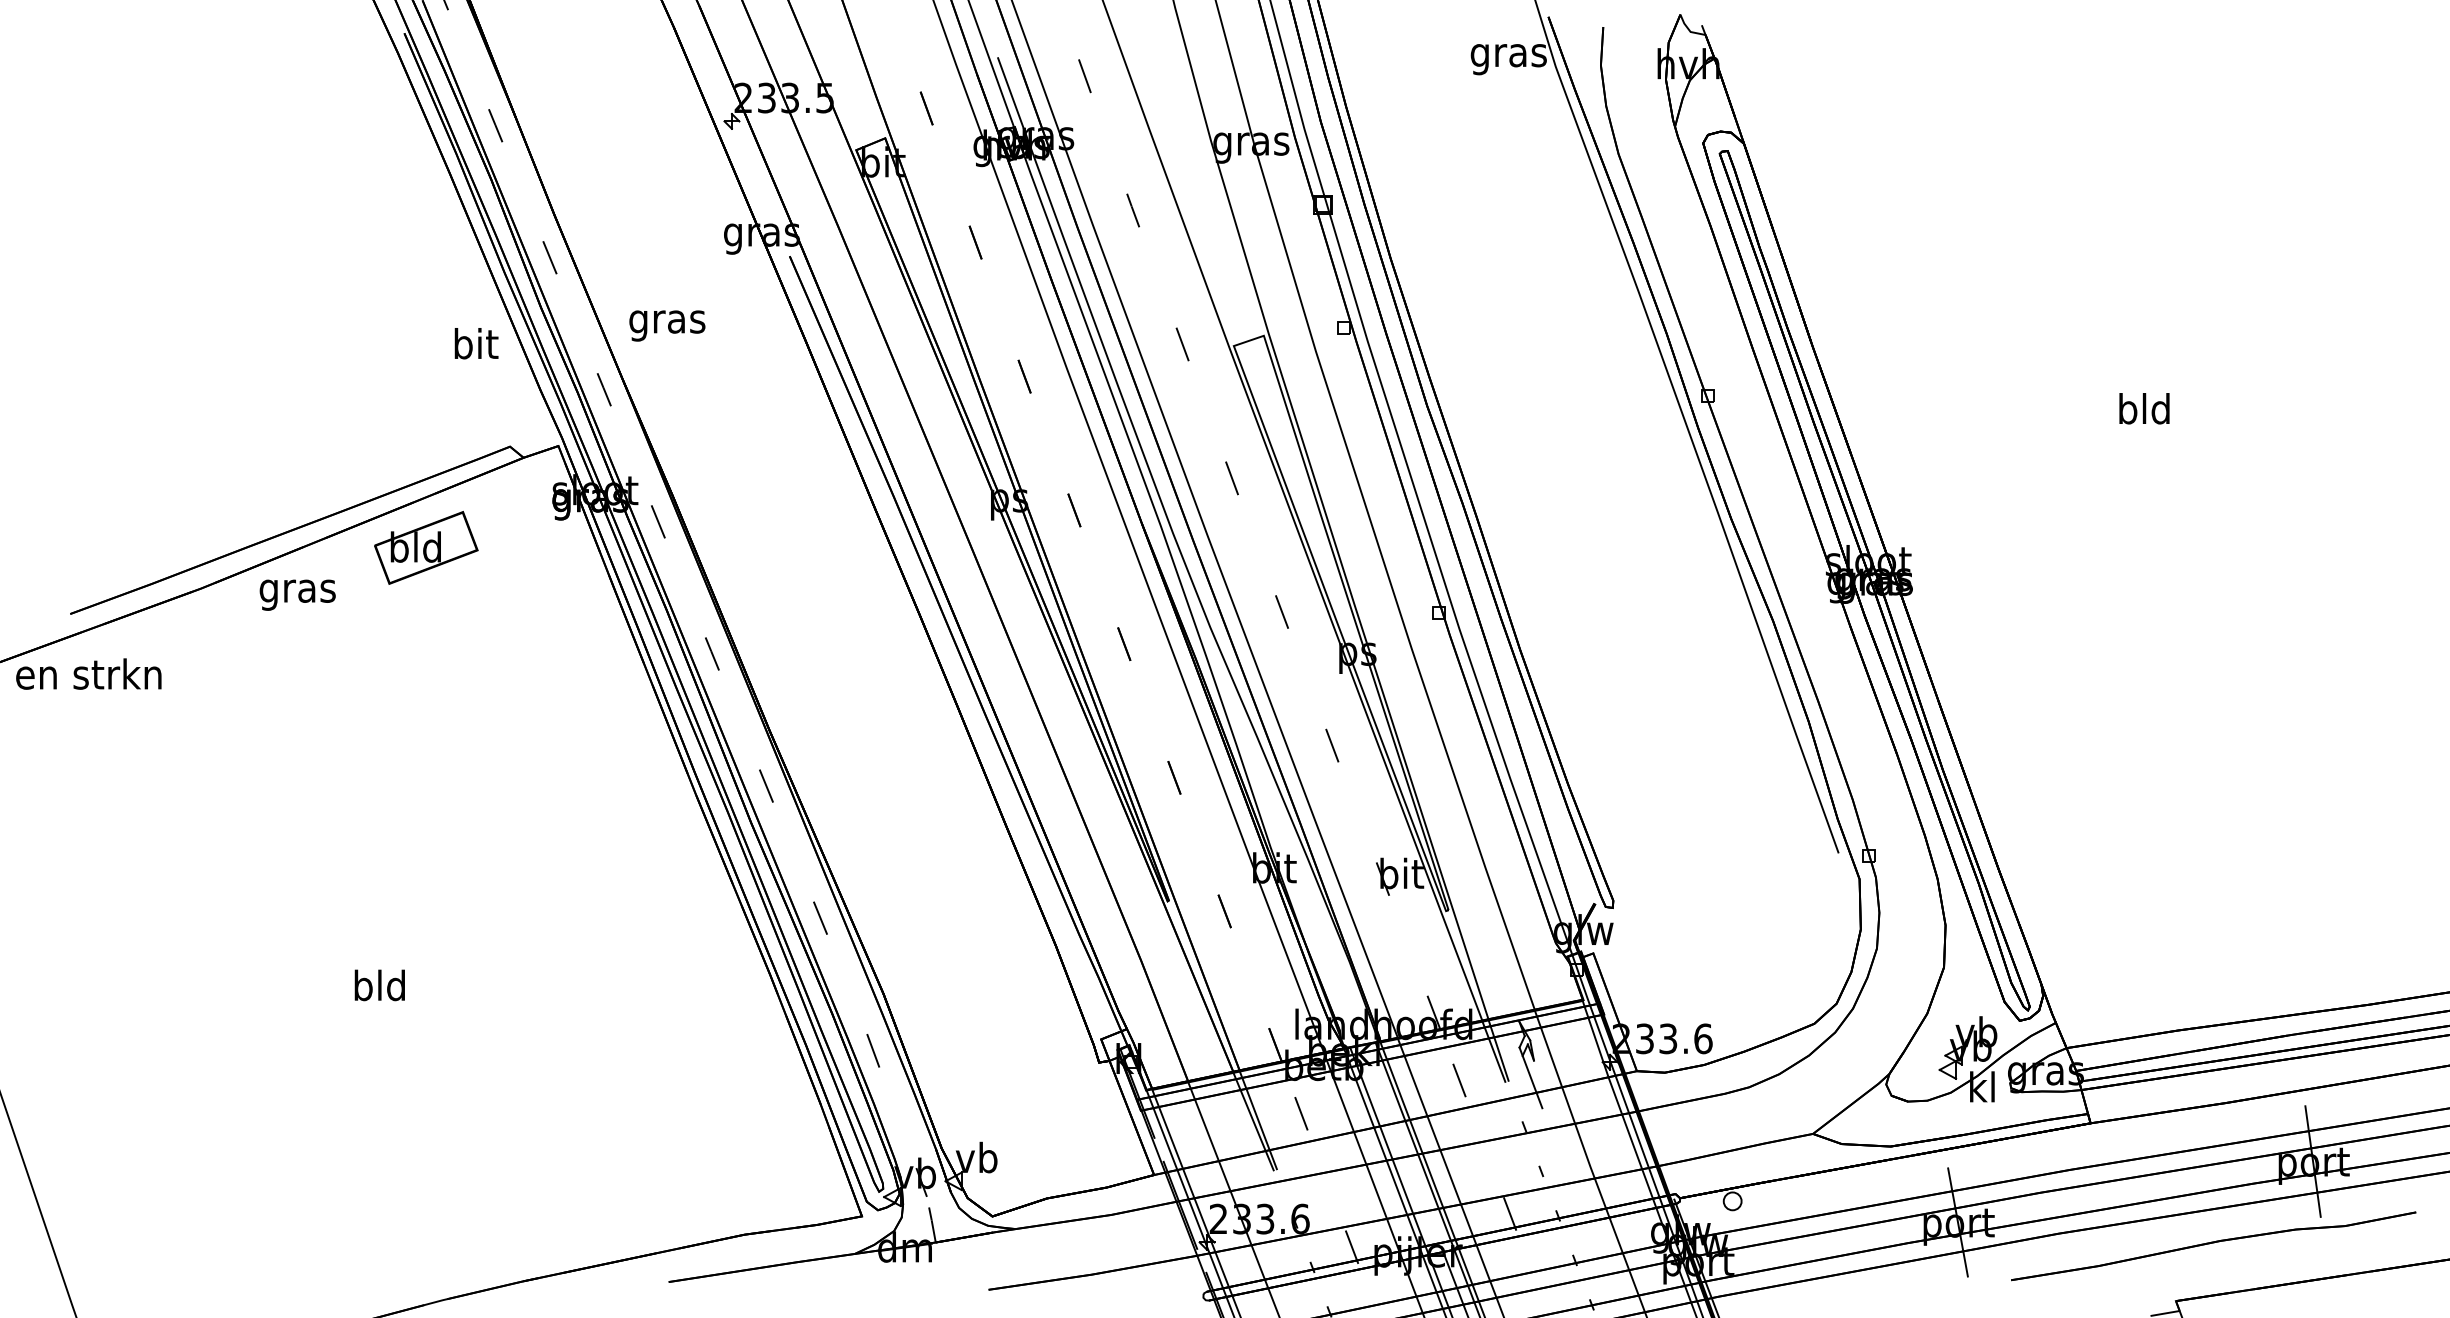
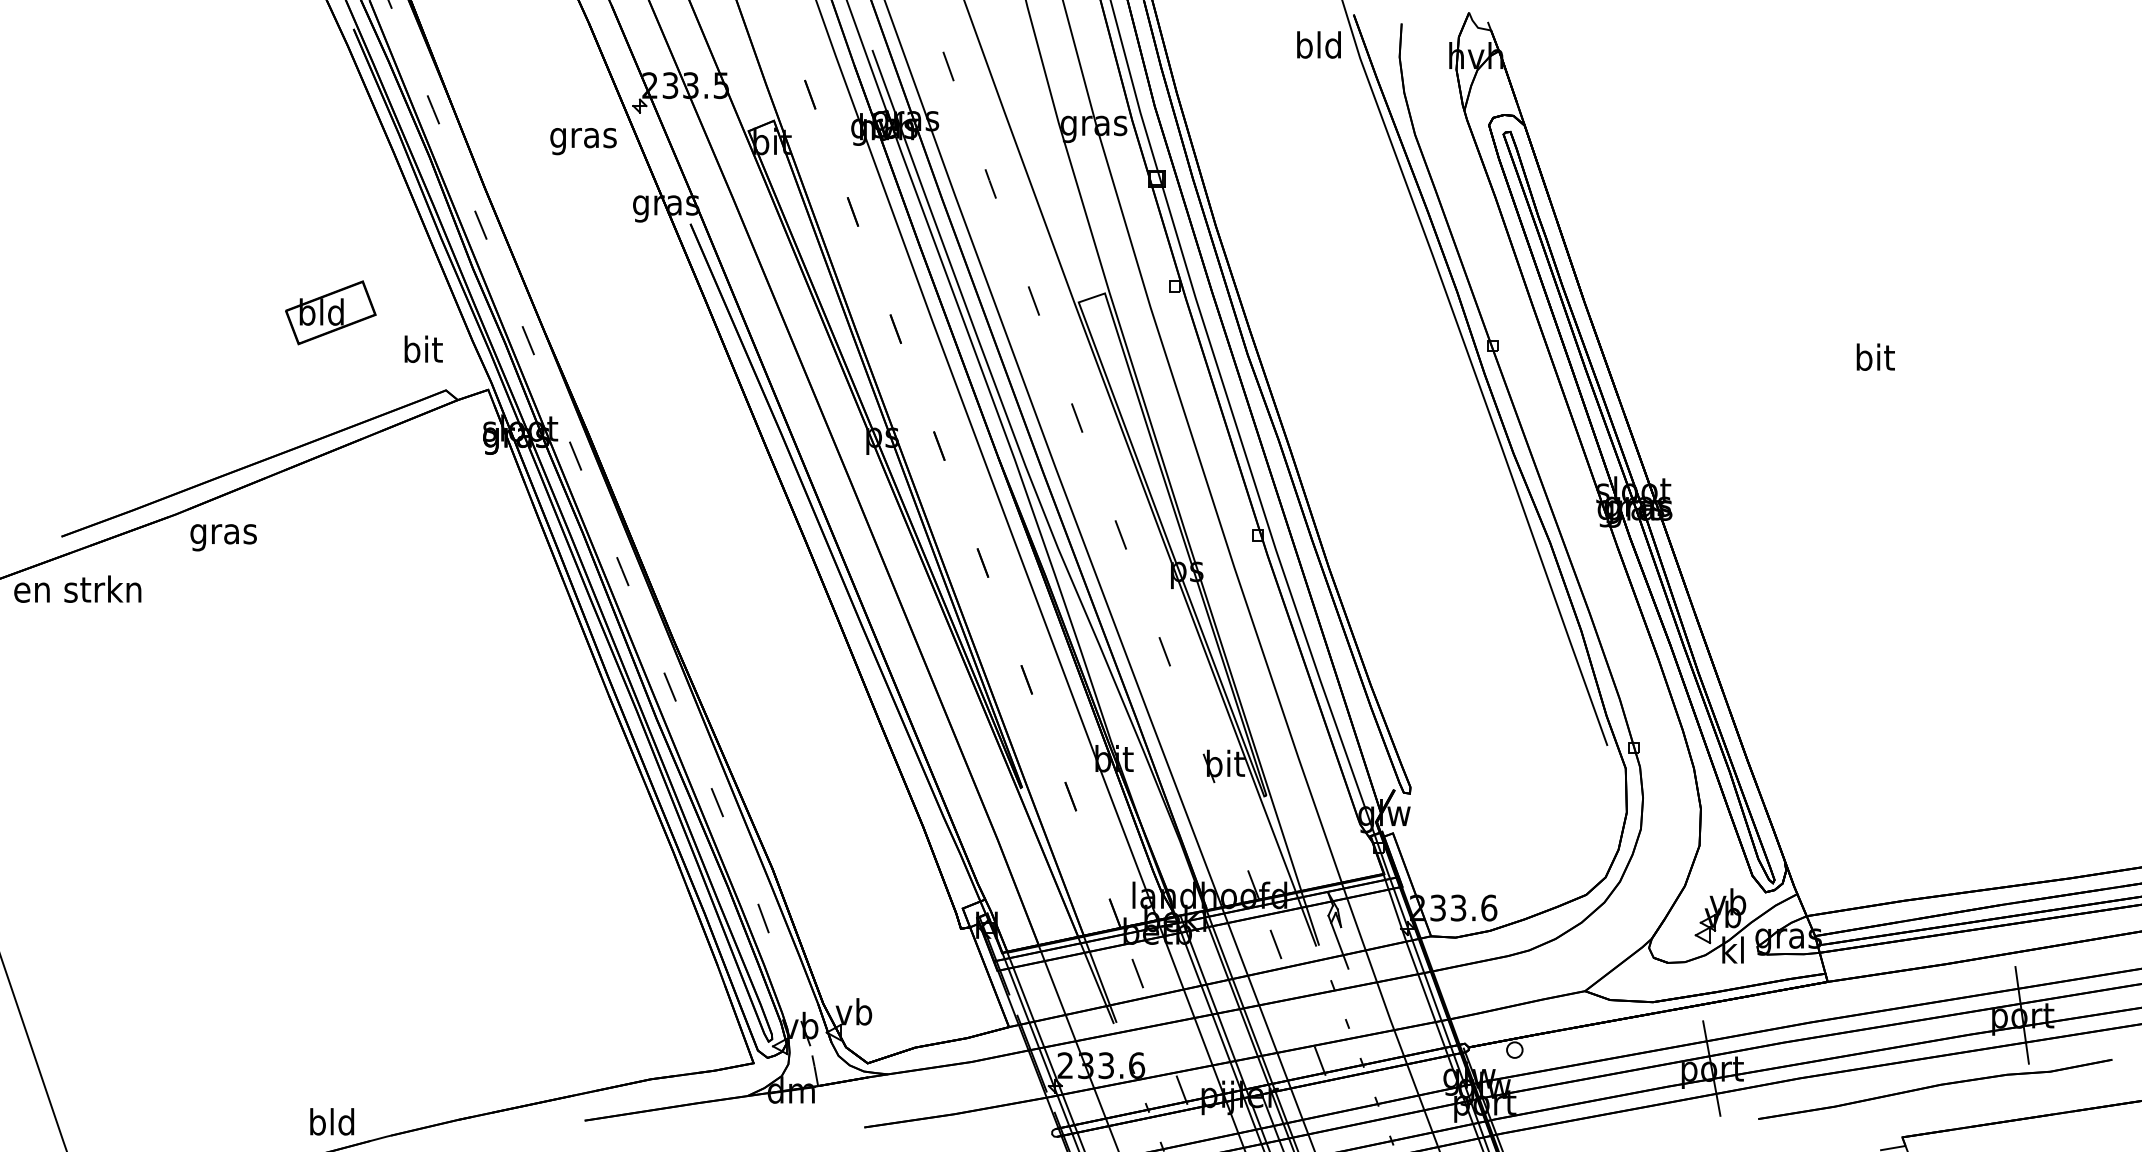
text: (1508, 55) -> (1318, 48), gras -> bld
text: (667, 325) -> (583, 141), moved
text: (476, 343) -> (423, 349), moved
text: (2144, 408) -> (1874, 357), bld -> bit
part: (426, 547) -> (330, 312), moved
text: (297, 594) -> (223, 537), moved
text: (379, 985) -> (331, 1121), moved

